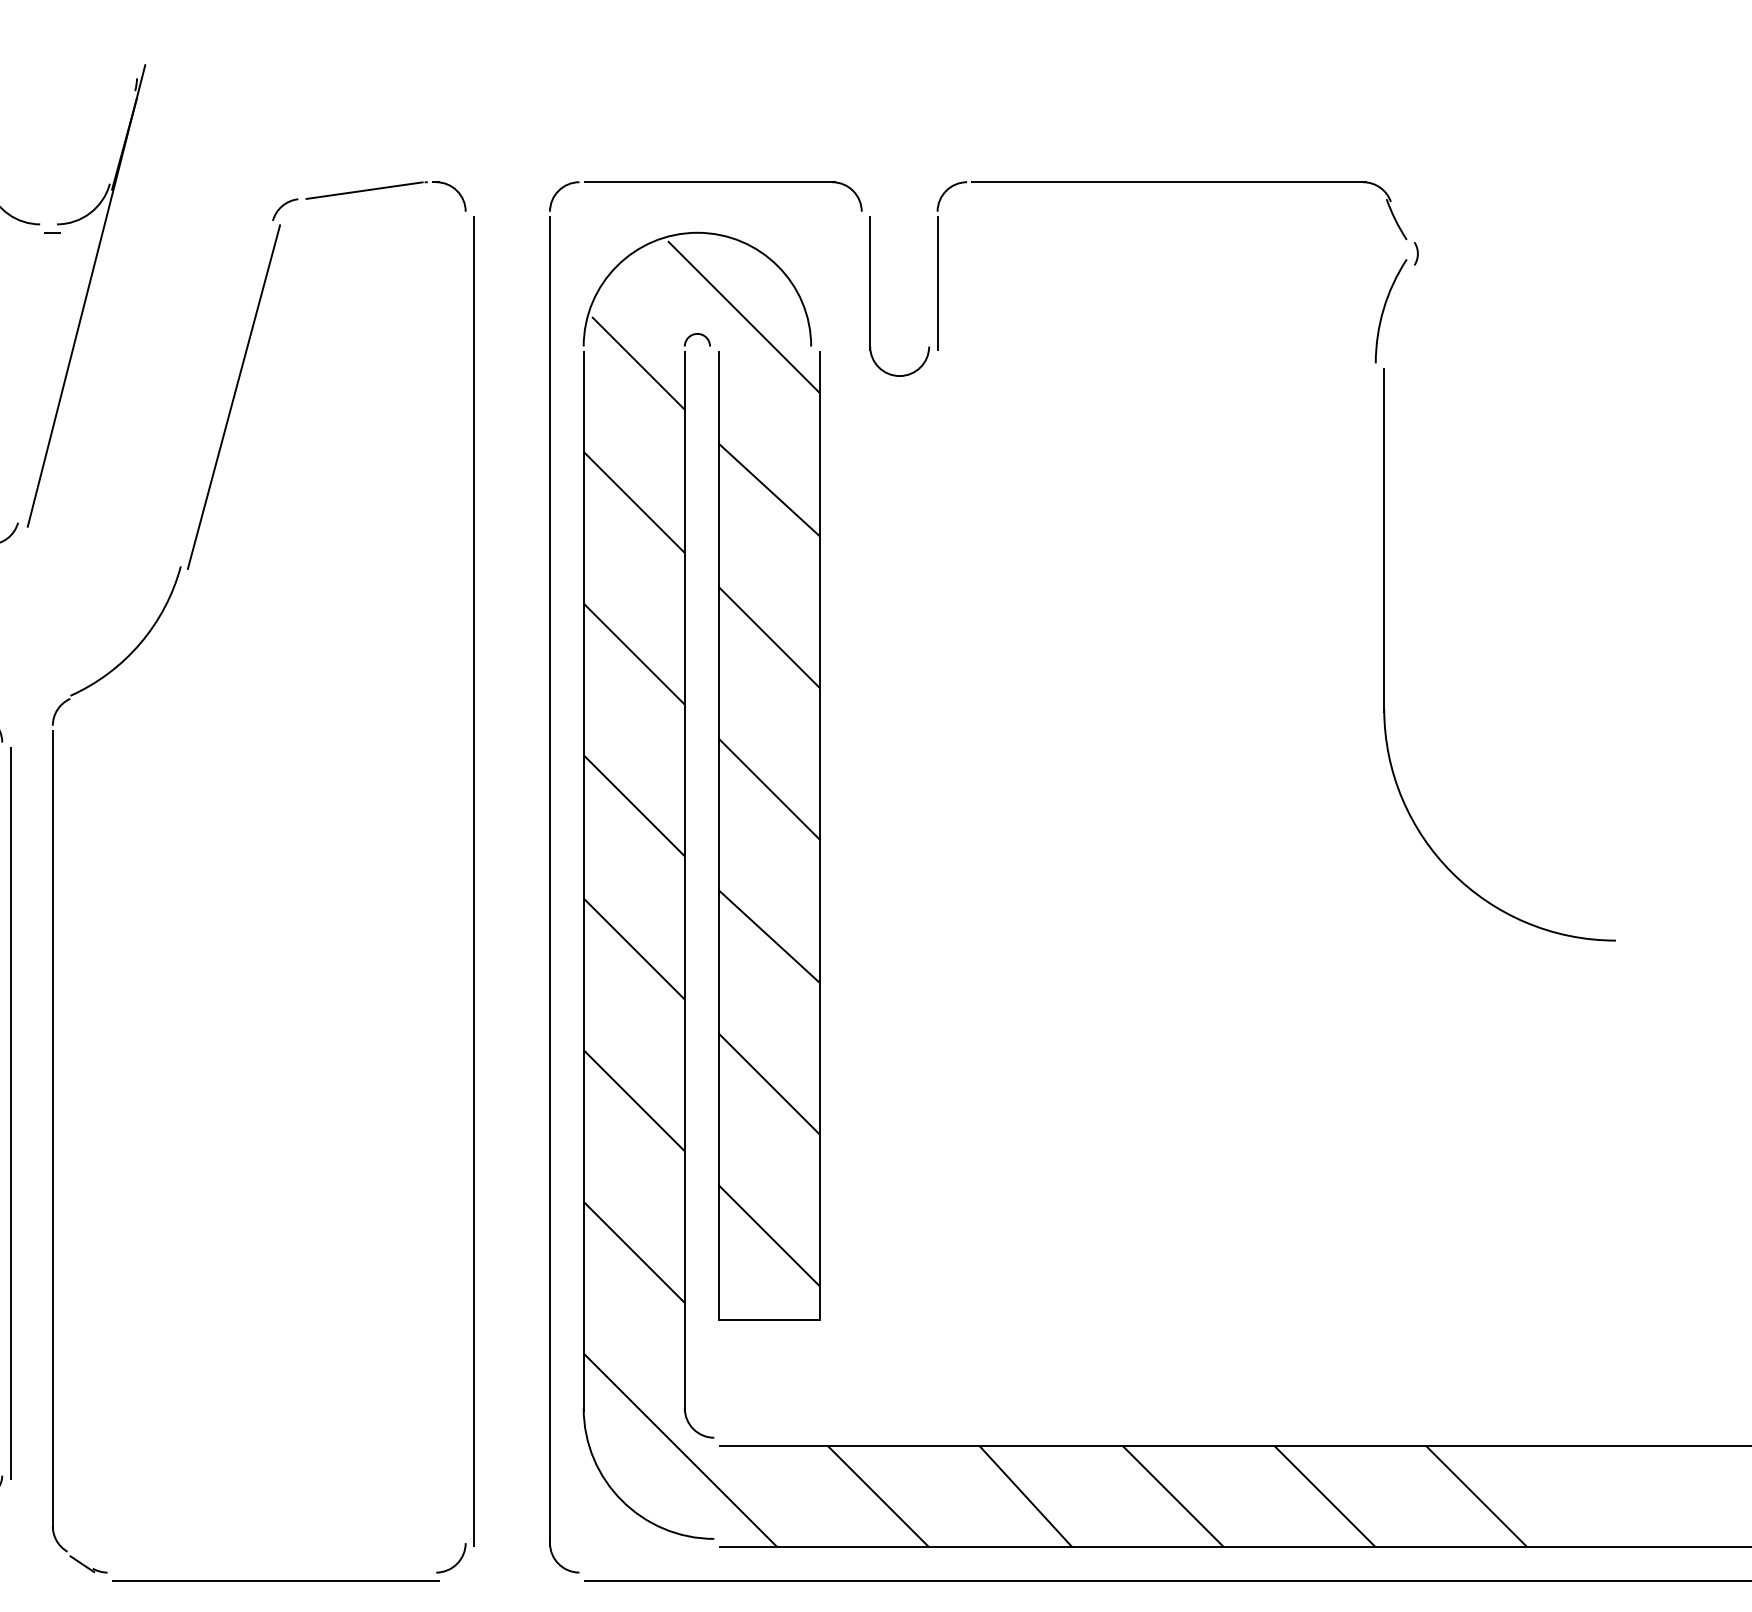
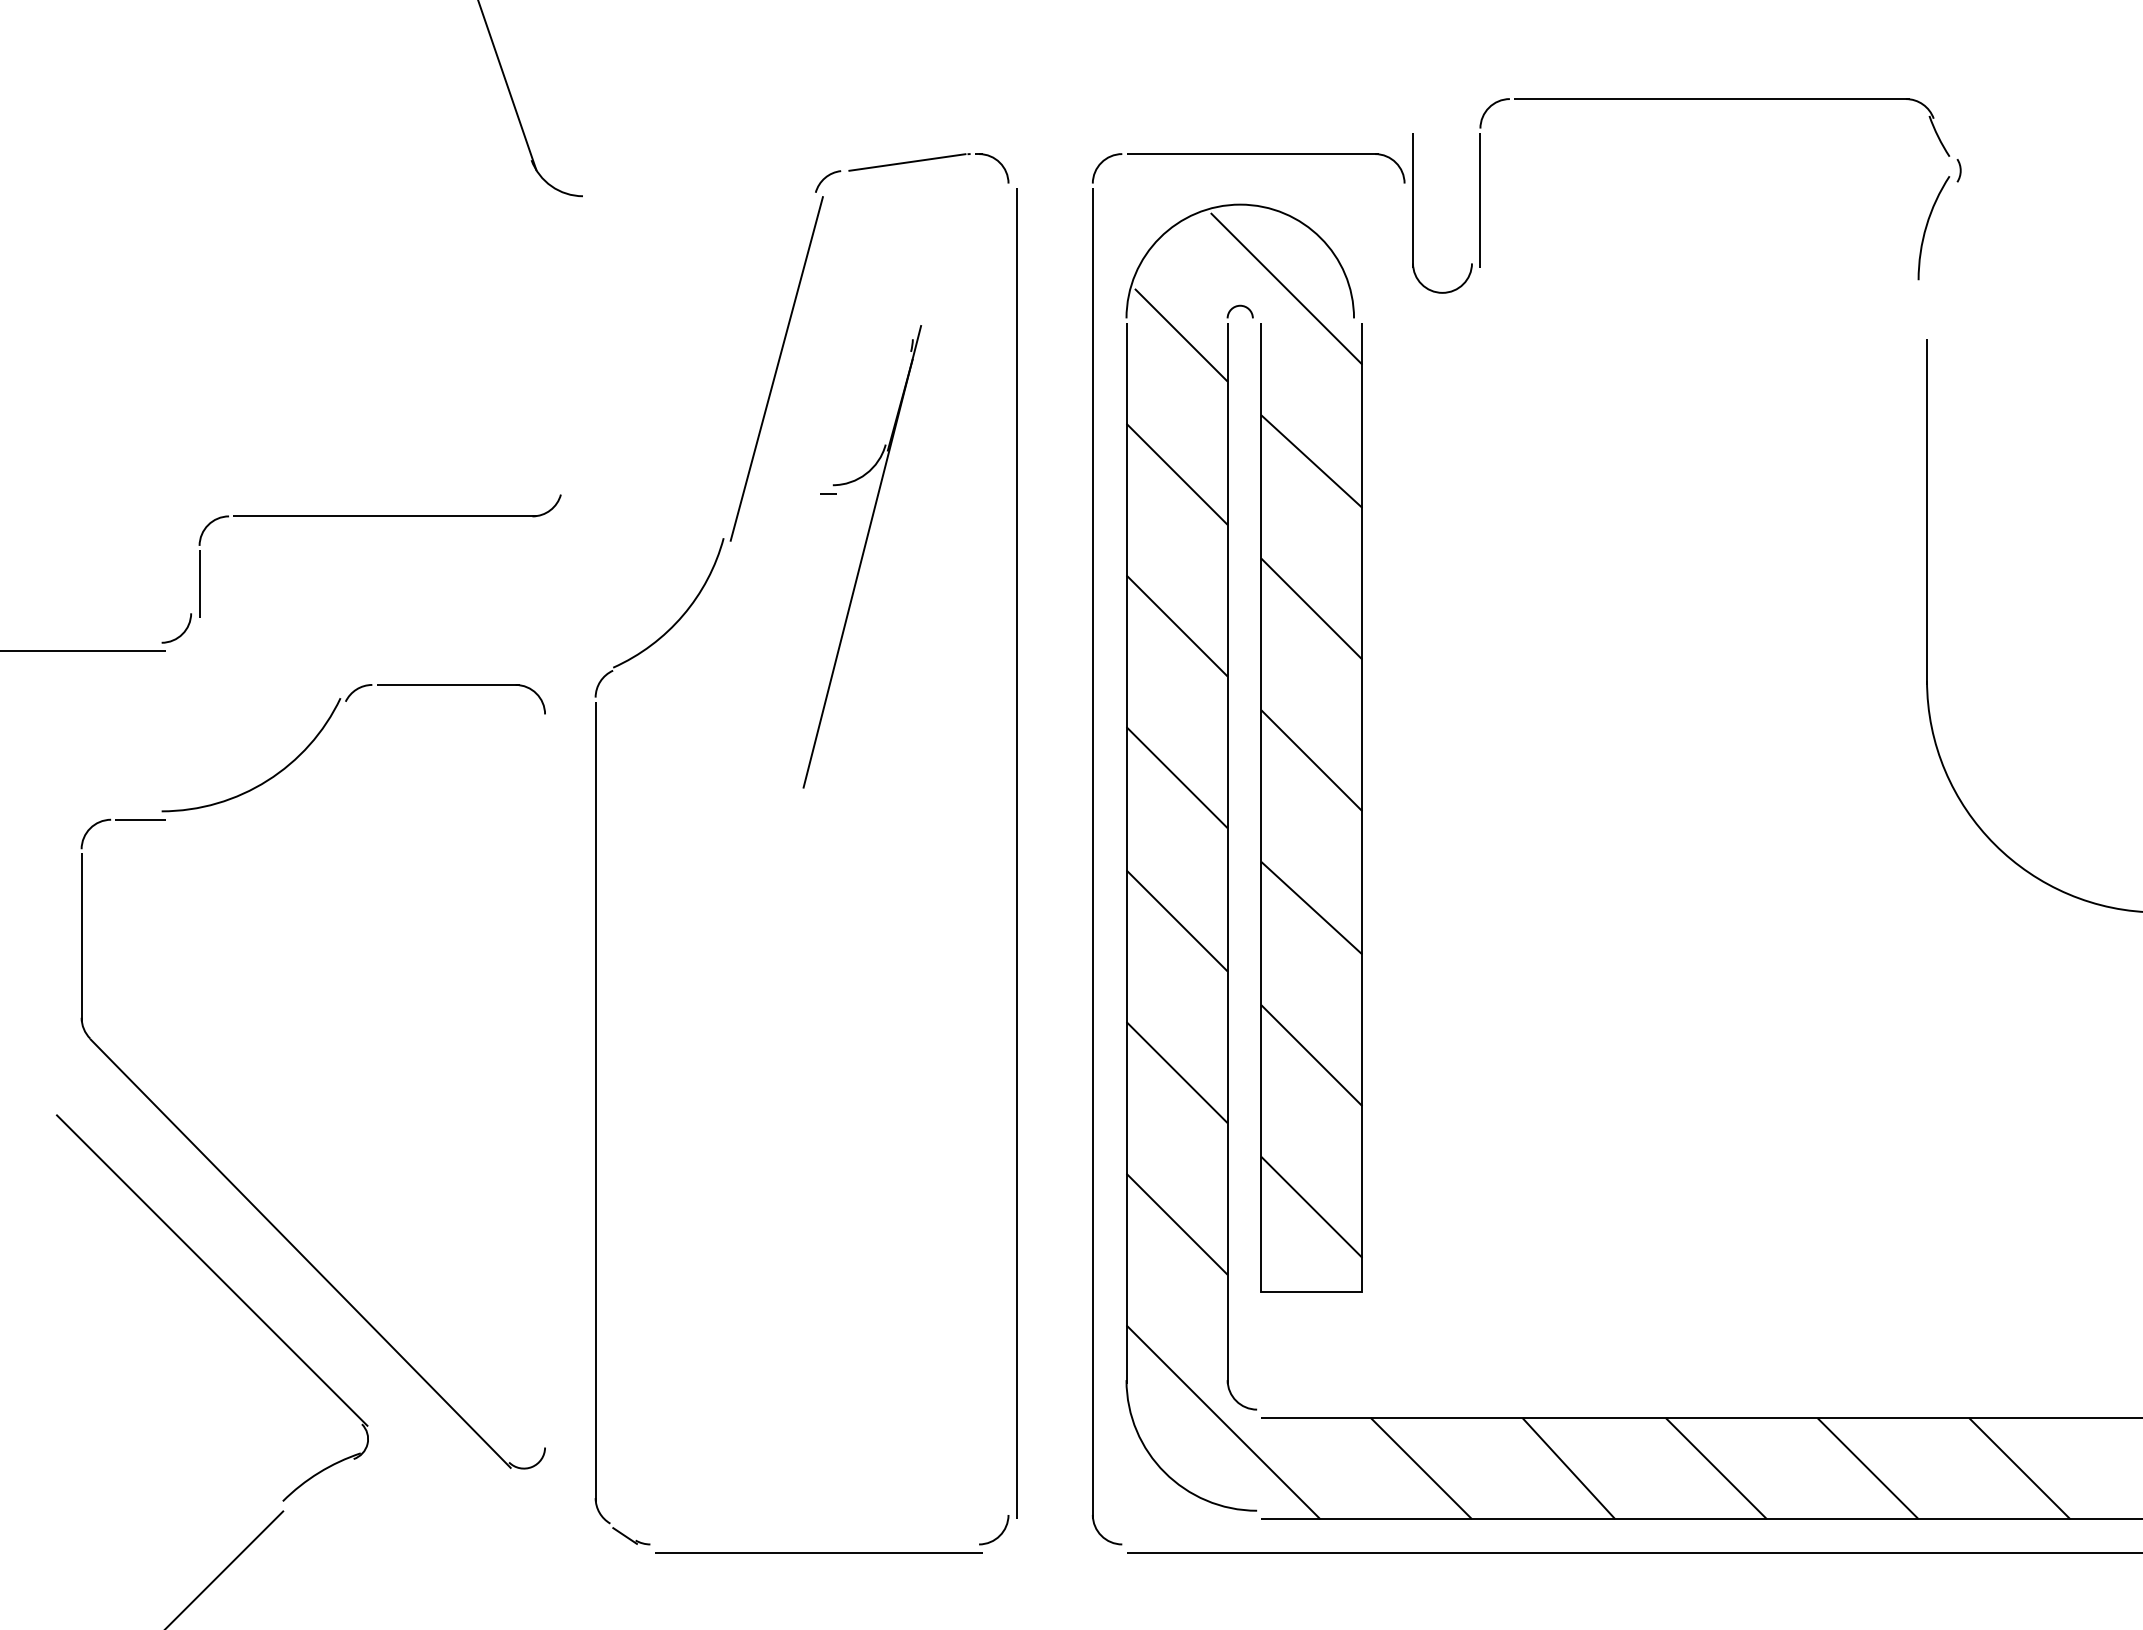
part: (1143, 182) -> (1686, 99), moved
part: (86, 295) -> (862, 556), moved
line: (10, 1113) -> (553, 1085), removed

